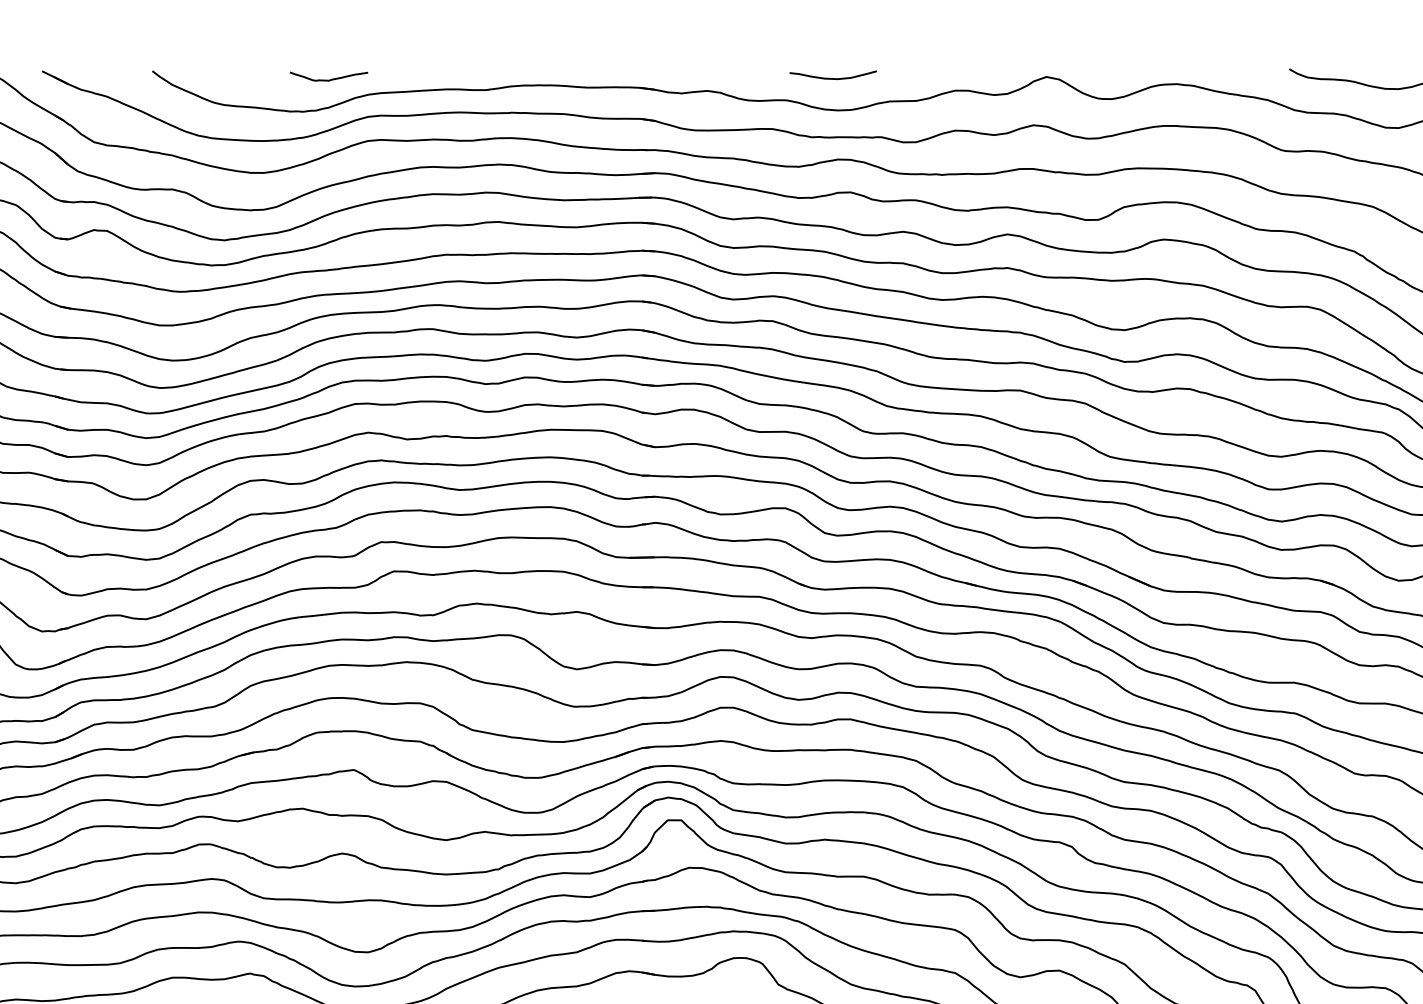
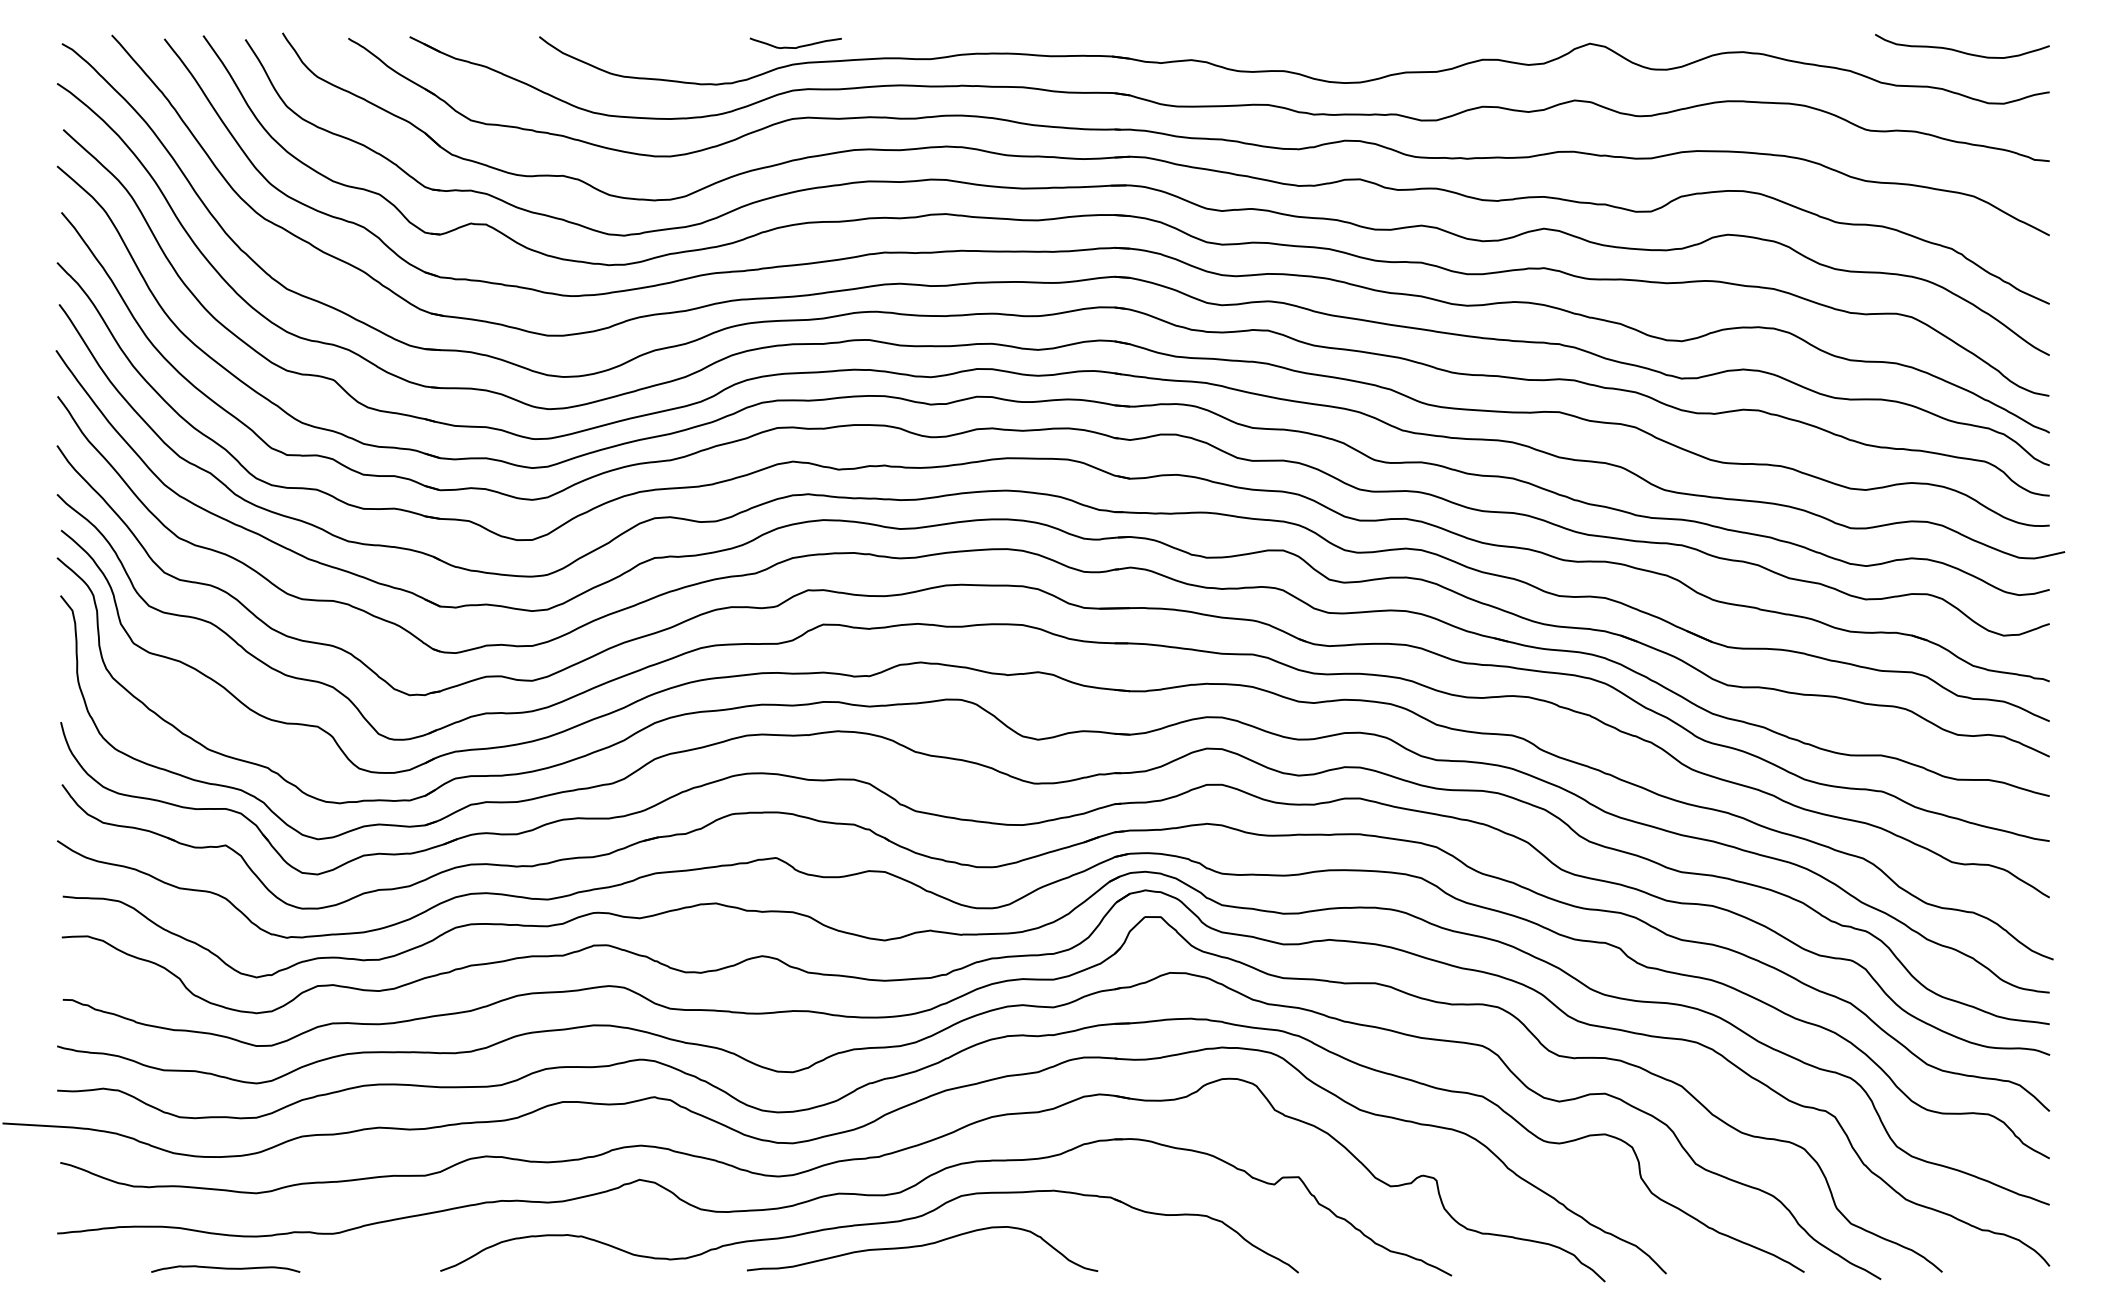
curve: (833, 78) -> (1339, 45), removed
curve: (330, 79) -> (797, 46), moved

